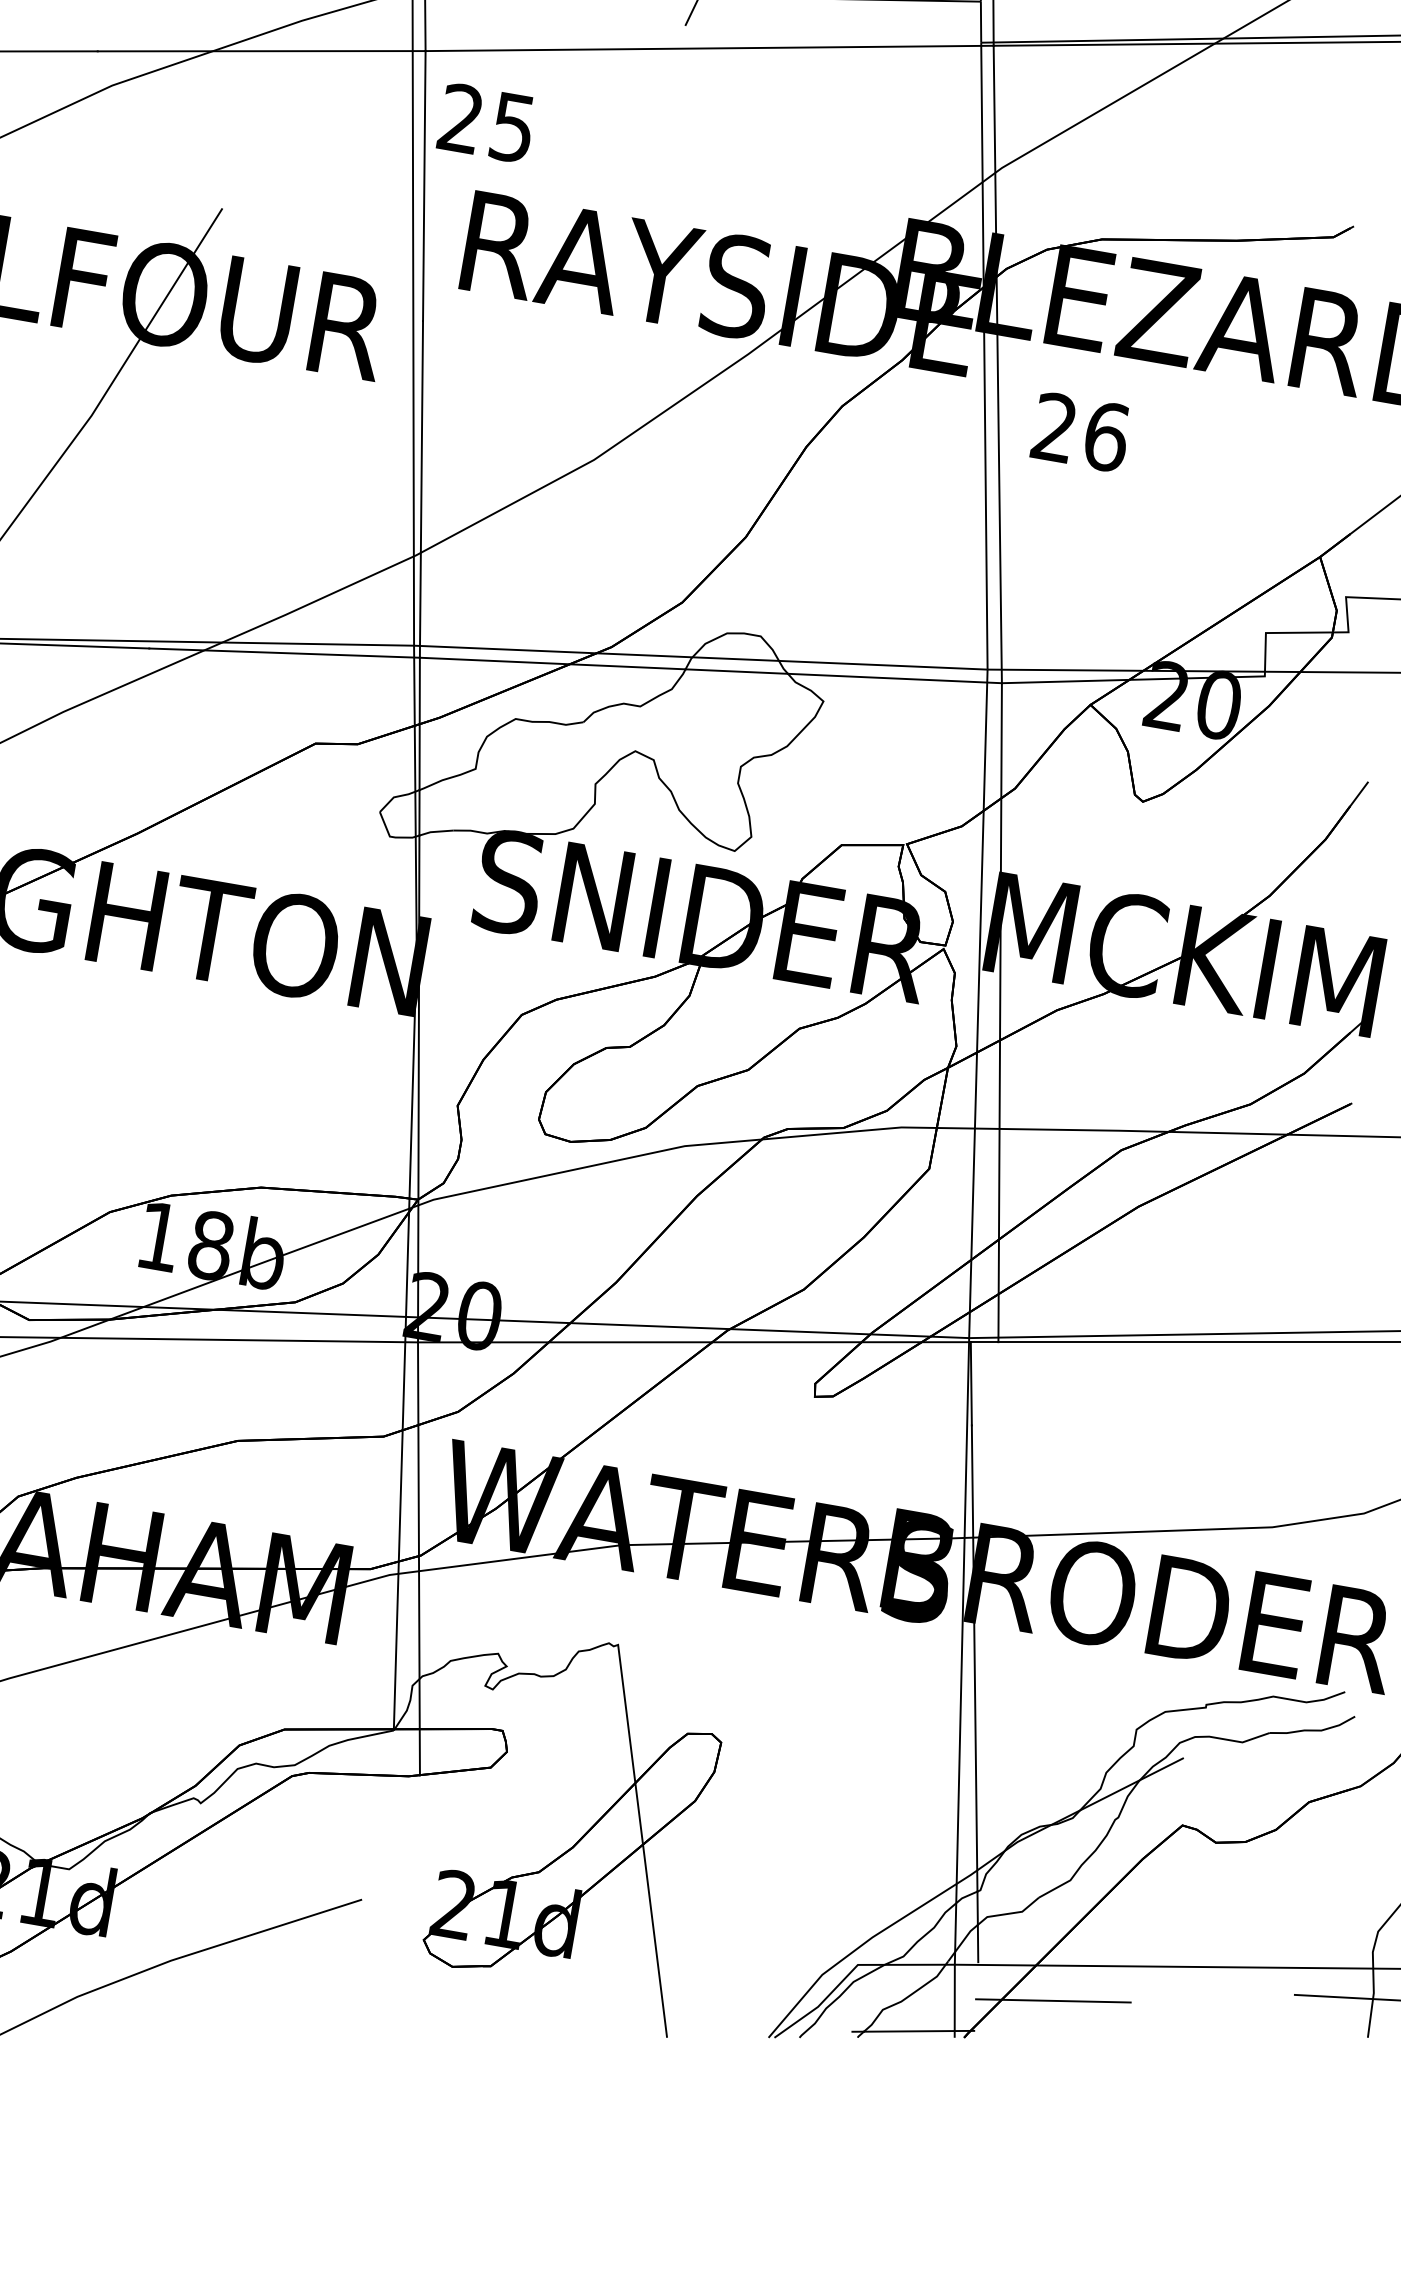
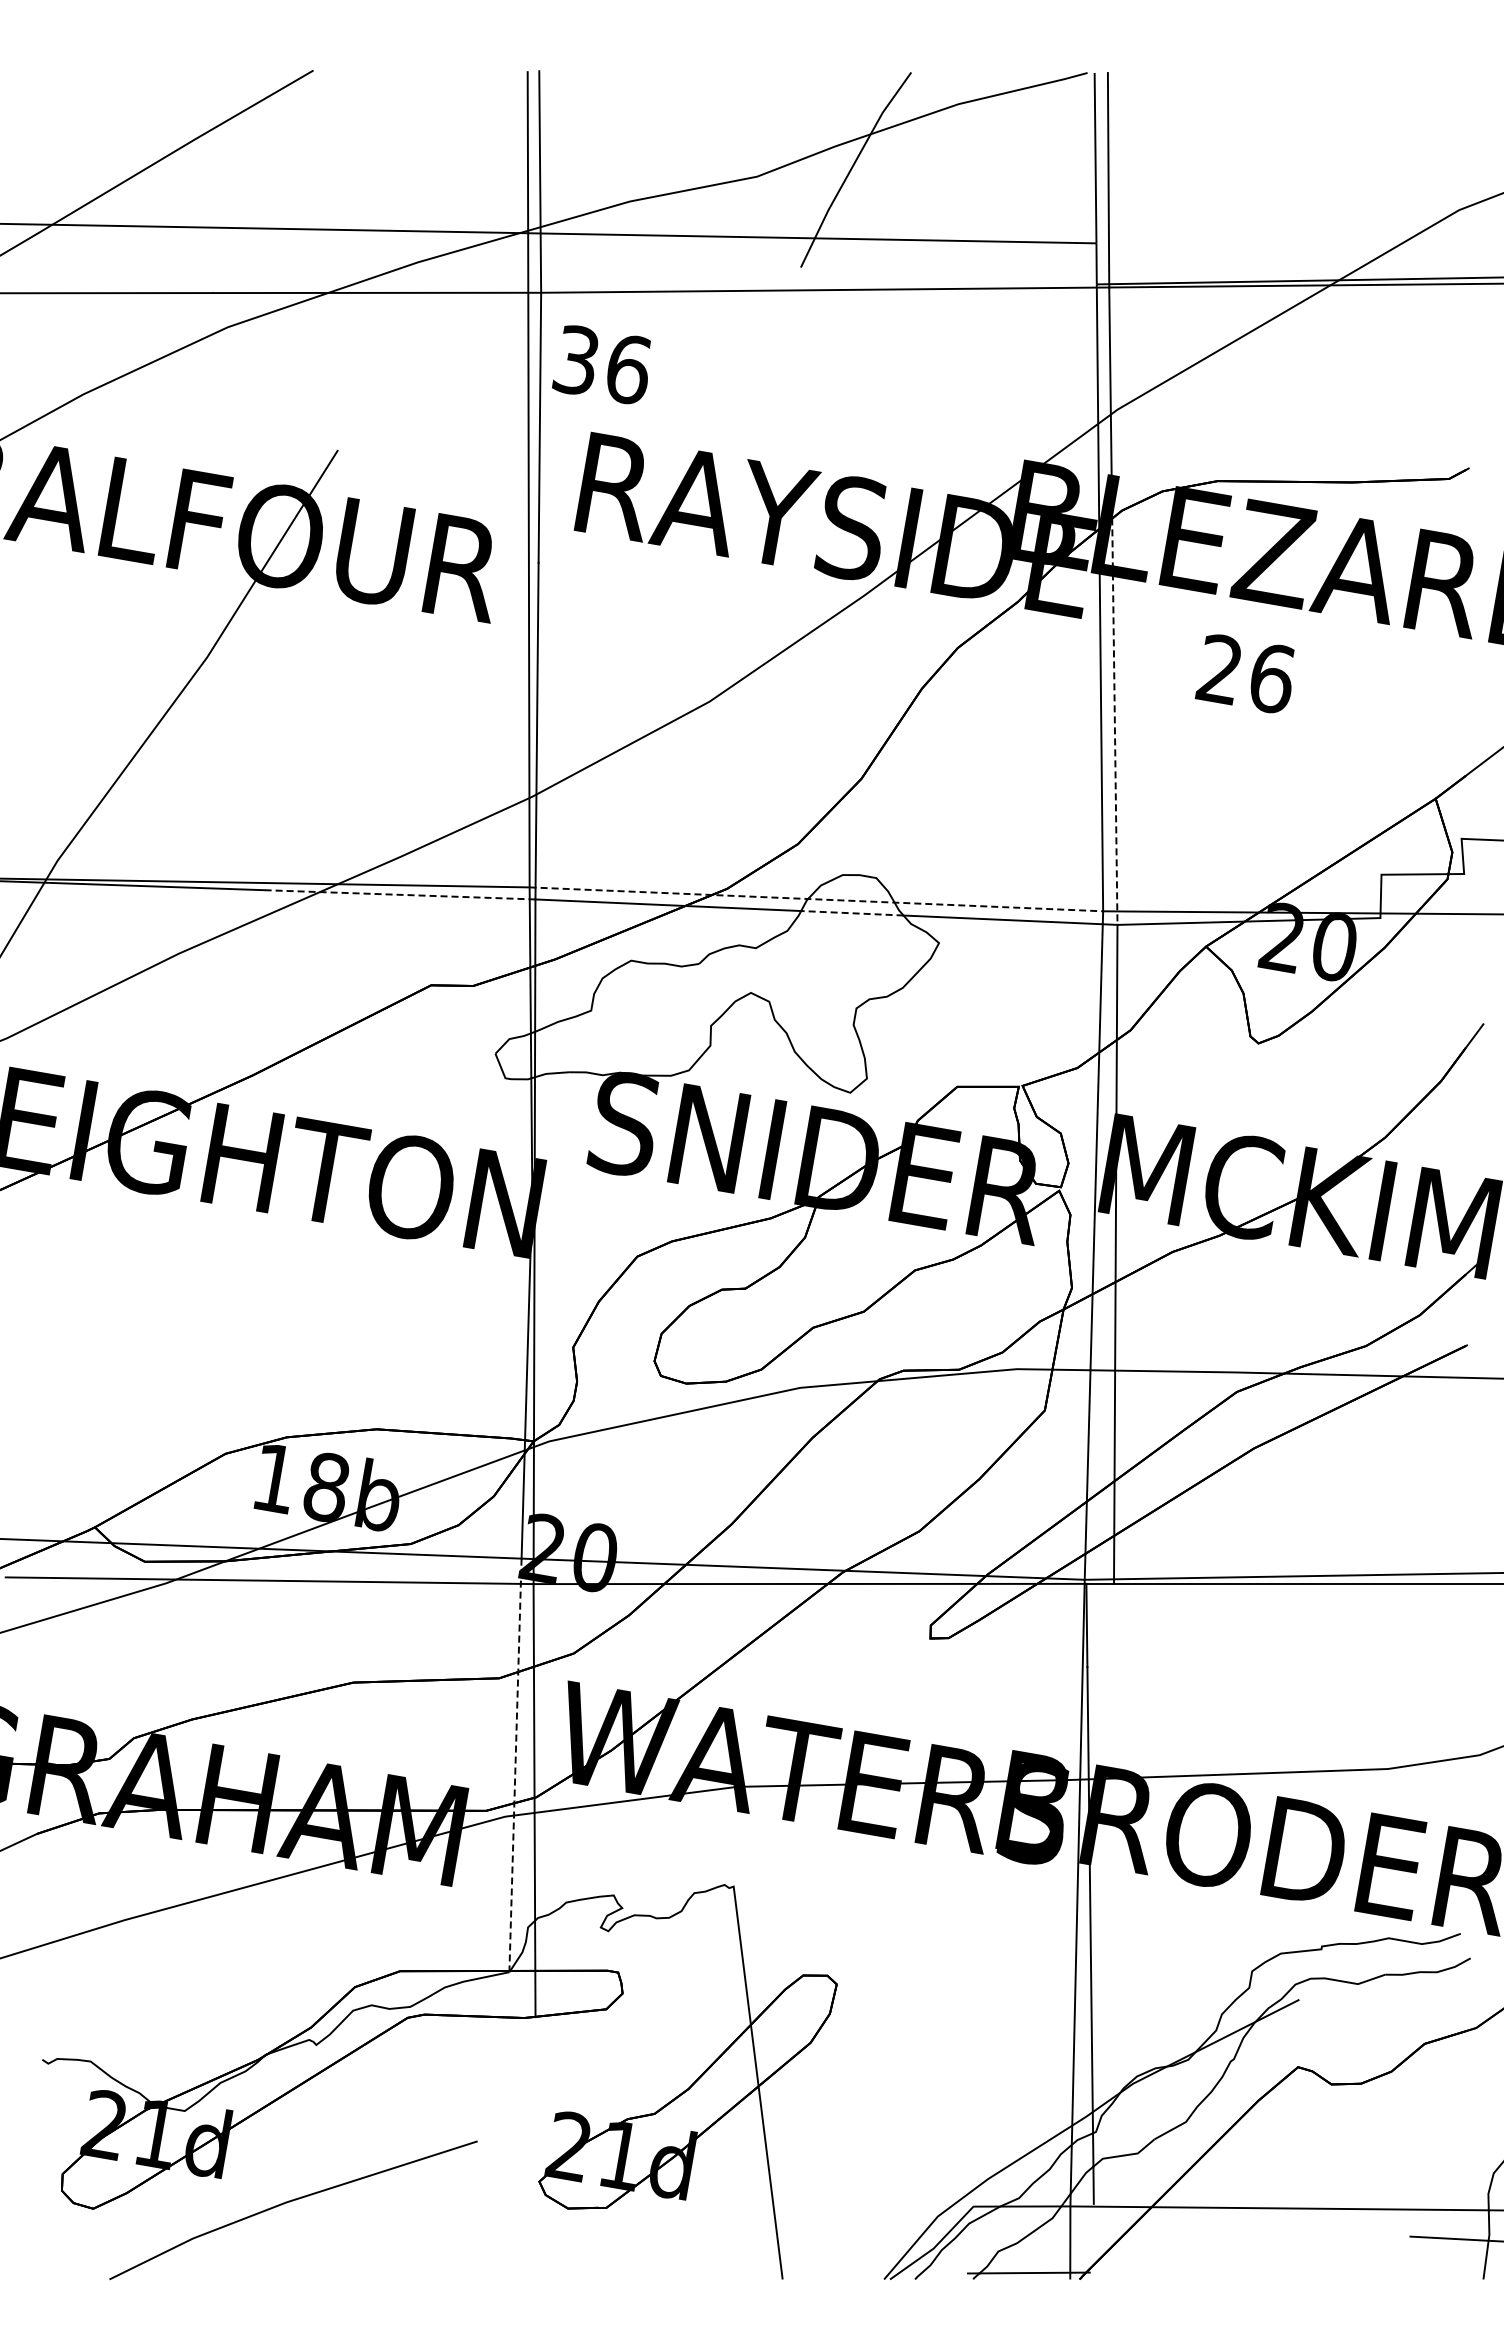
text: (484, 122) -> (600, 364), 25 -> 36
text: (1078, 431) -> (1244, 673), moved
line: (998, 469) -> (1114, 711), solid -> dashed
line: (283, 652) -> (399, 894), solid -> dashed
line: (700, 657) -> (816, 899), solid -> dashed
line: (735, 671) -> (851, 913), solid -> dashed
line: (399, 1523) -> (515, 1765), solid -> dashed
line: (1052, 2000) -> (1168, 2242), removed

